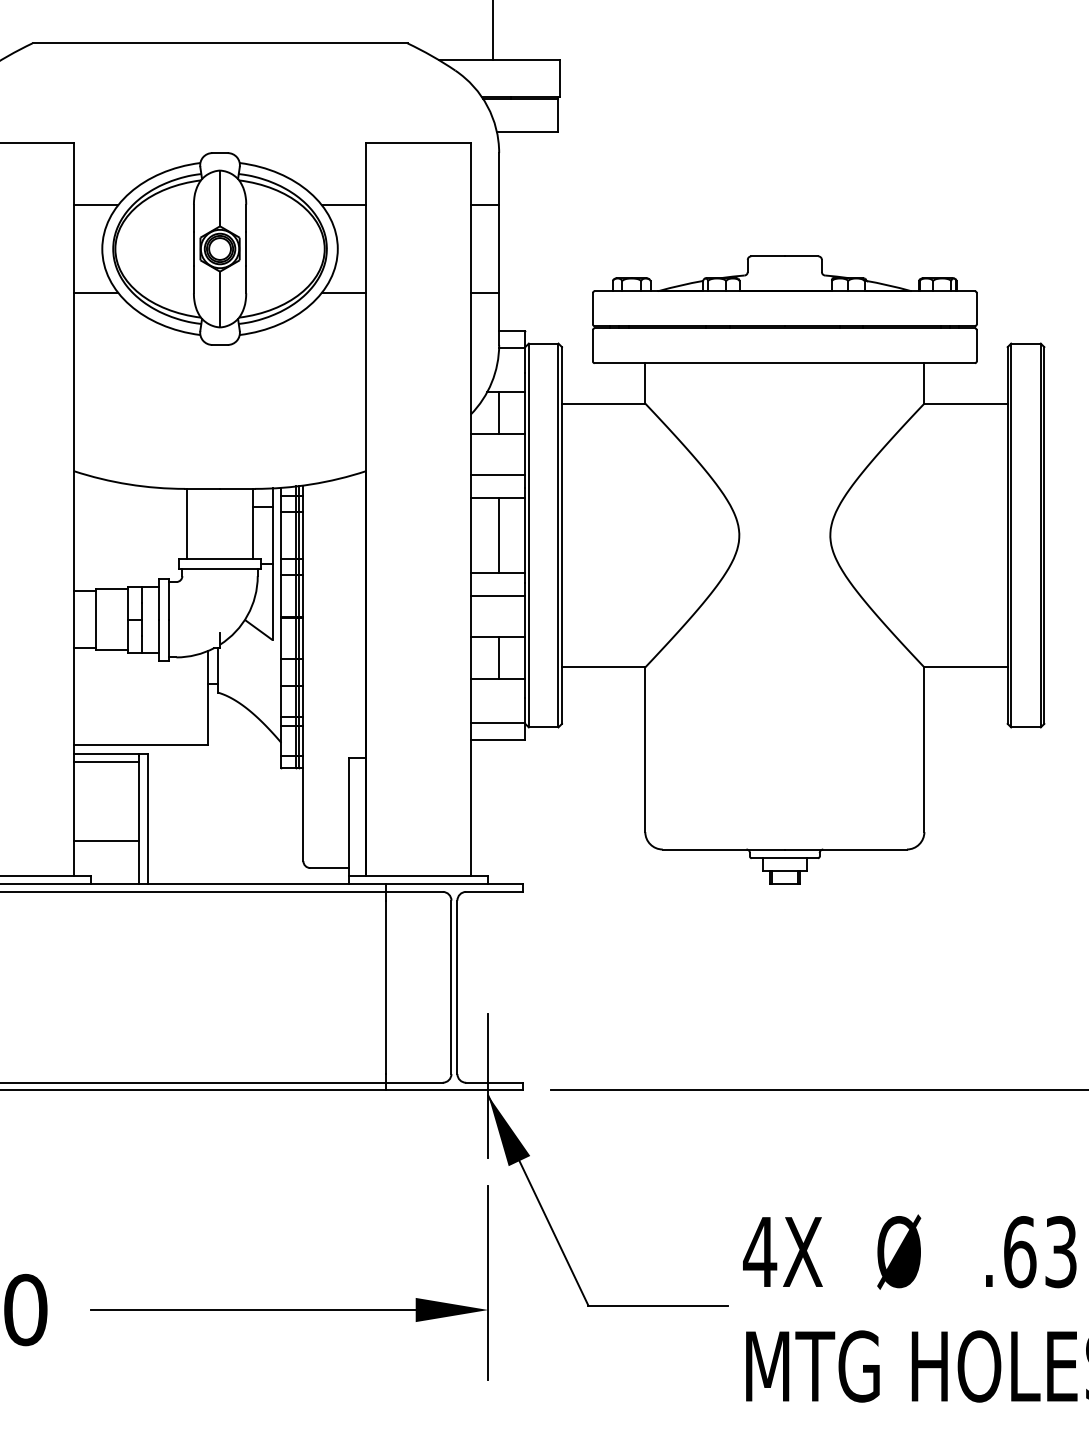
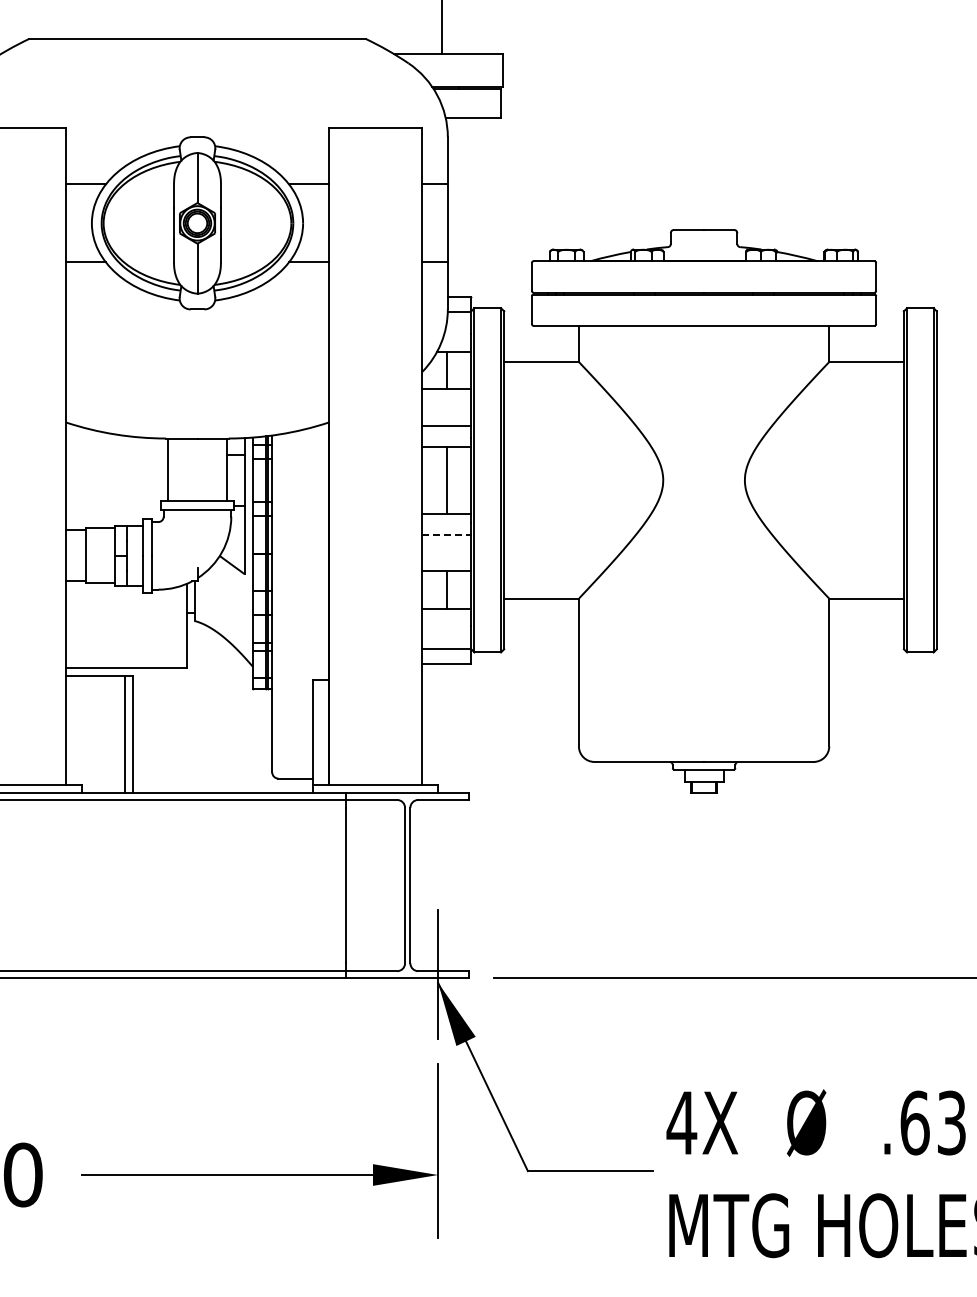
line: (498, 595) -> (447, 534), solid -> dashed
line: (106, 762) -> (95, 683), removed
line: (106, 841) -> (95, 754), removed

